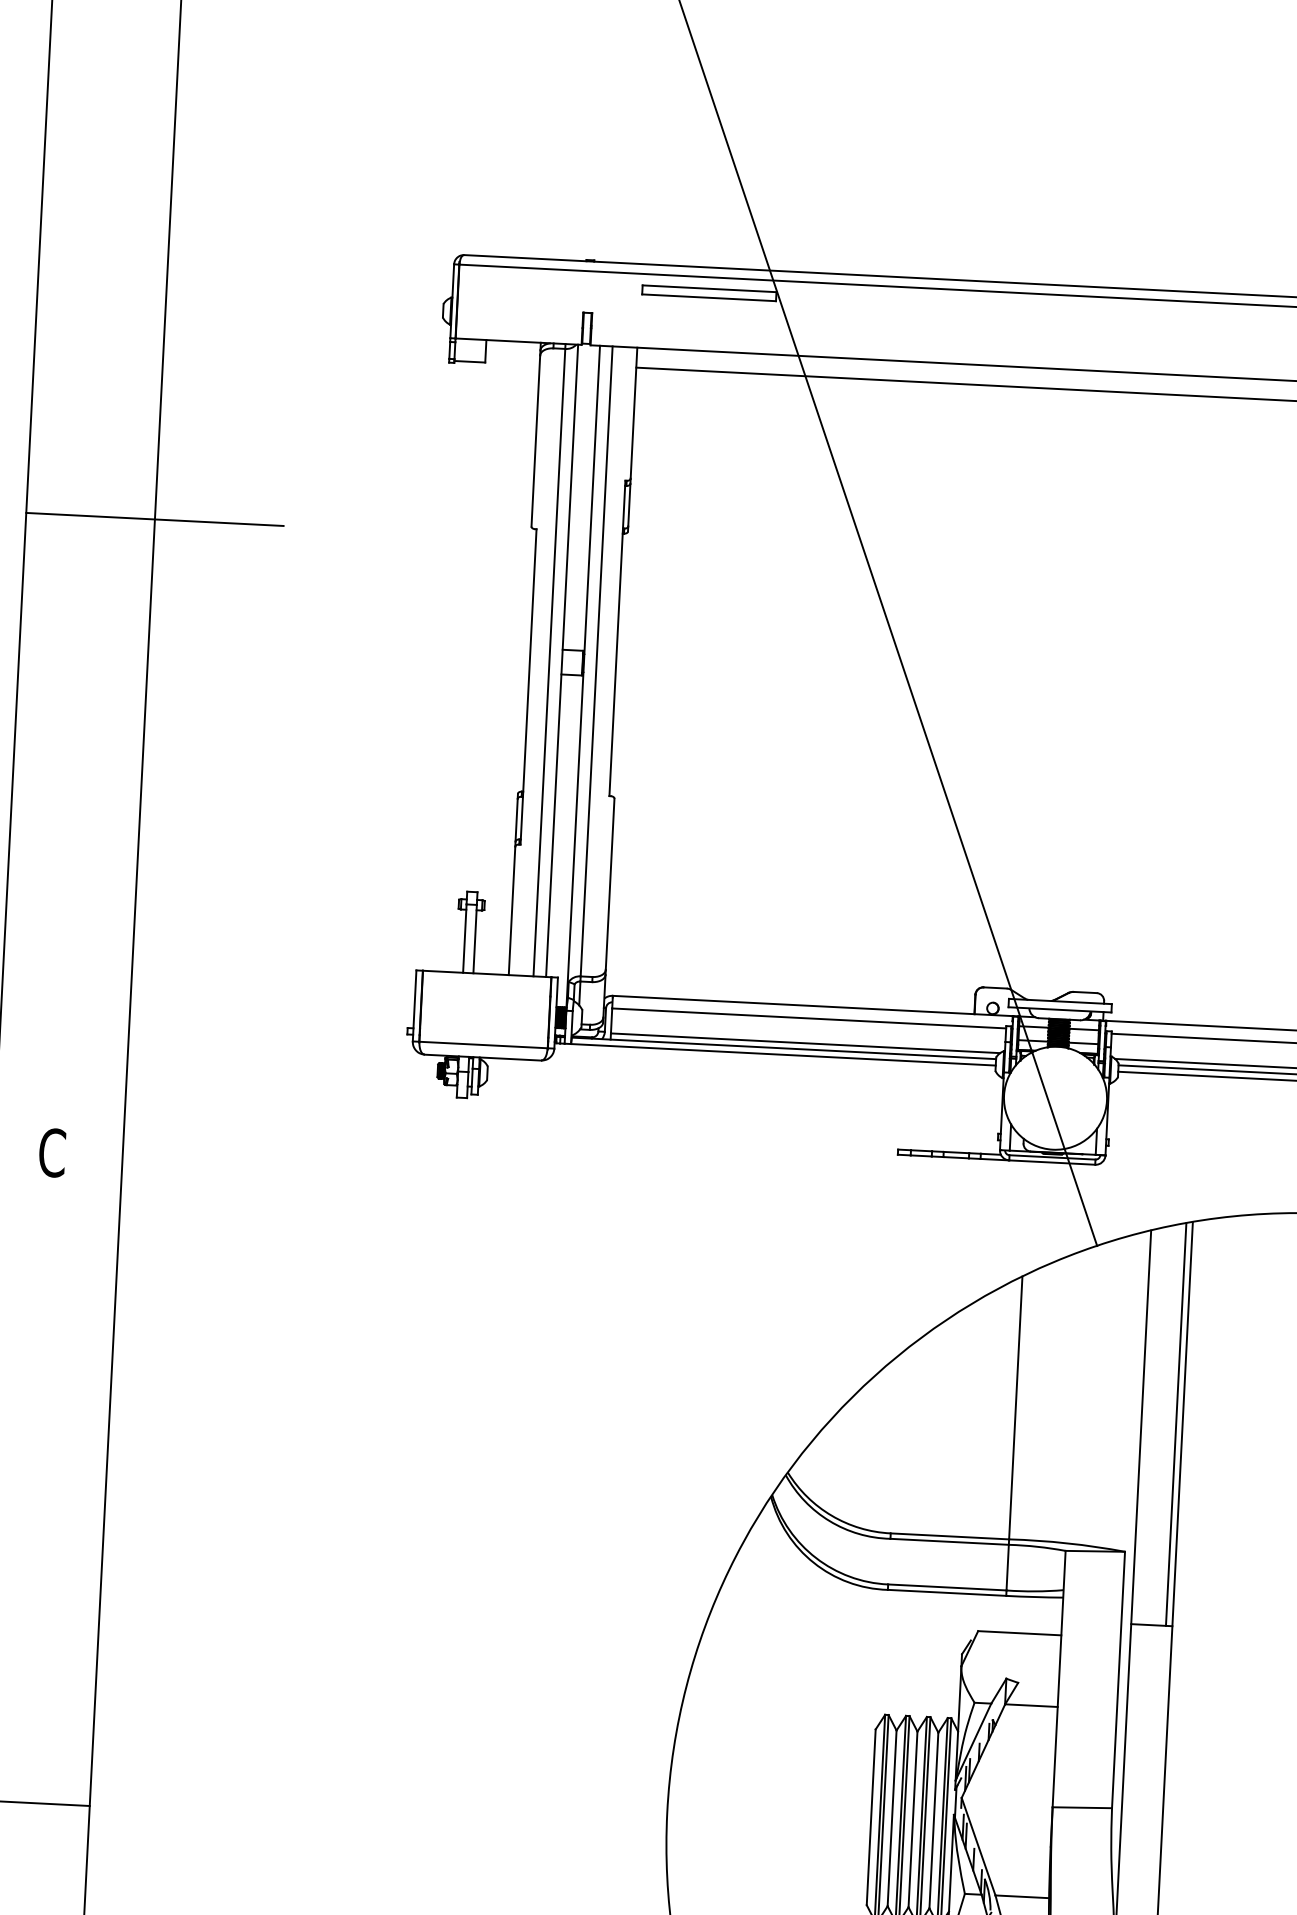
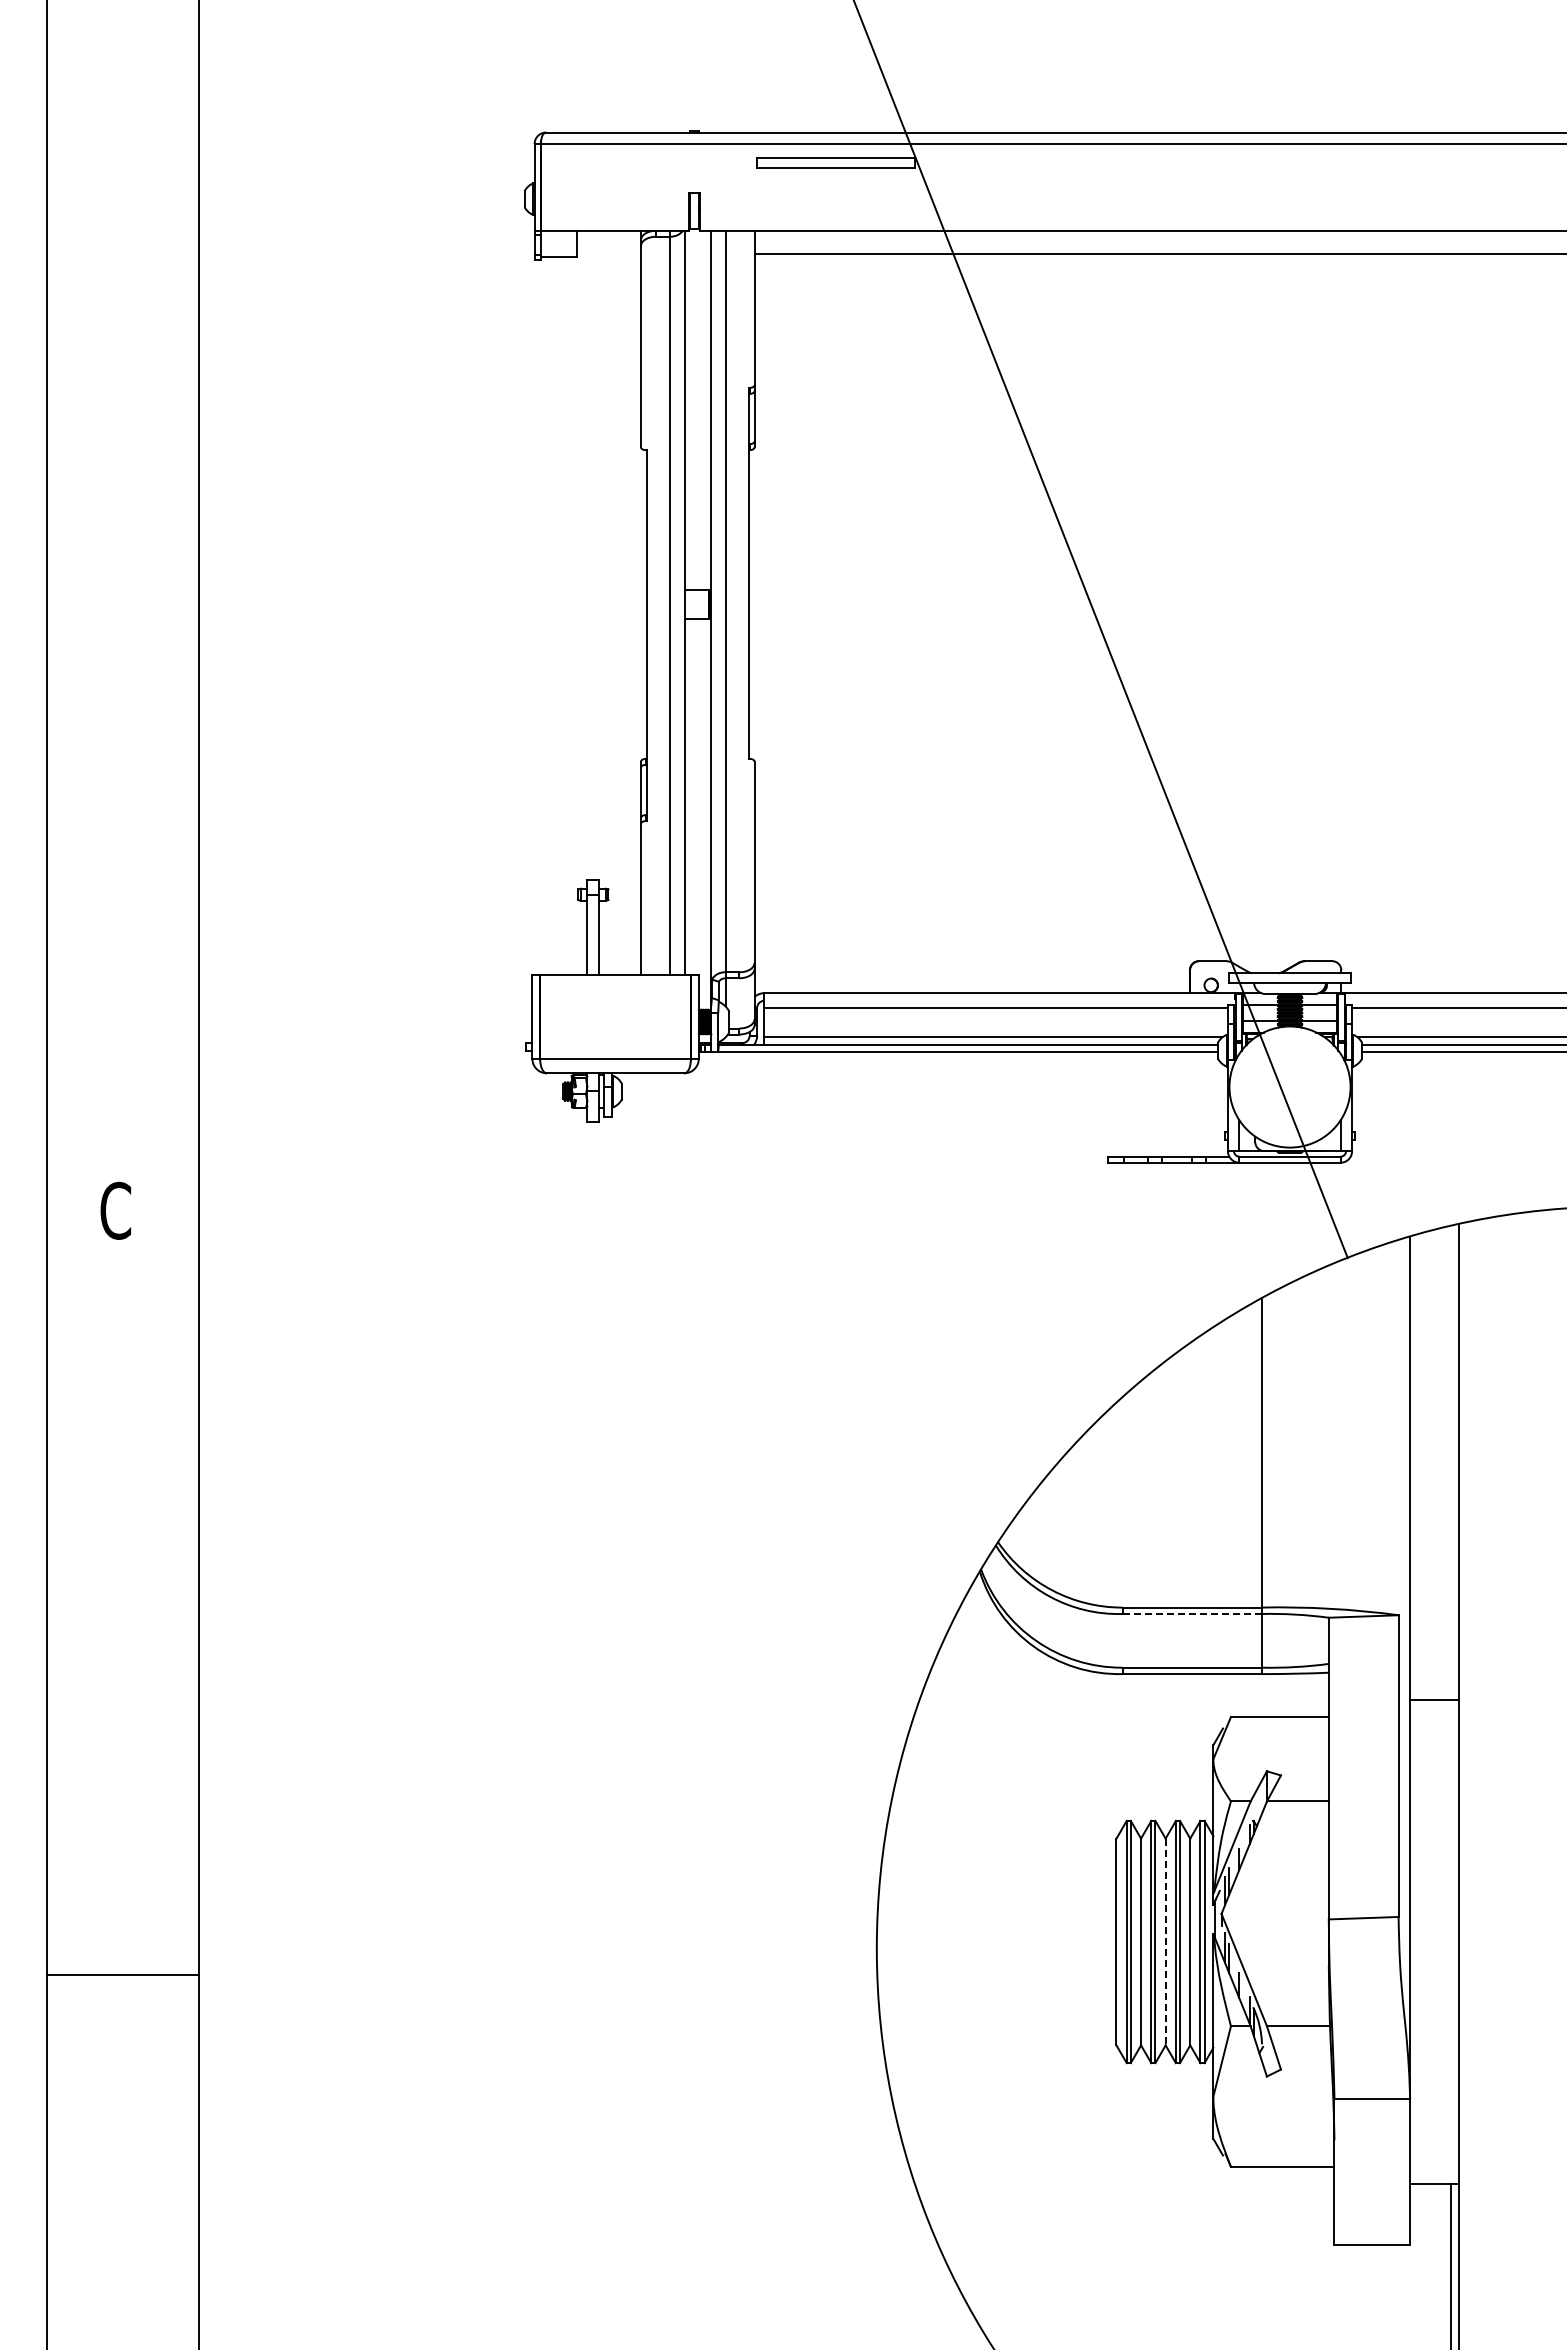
line: (154, 519) -> (198, 461), removed
line: (1176, 1424) -> (1451, 1462), removed
line: (949, 1541) -> (1192, 1613), solid -> dashed
line: (912, 1819) -> (1165, 1942), solid -> dashed

